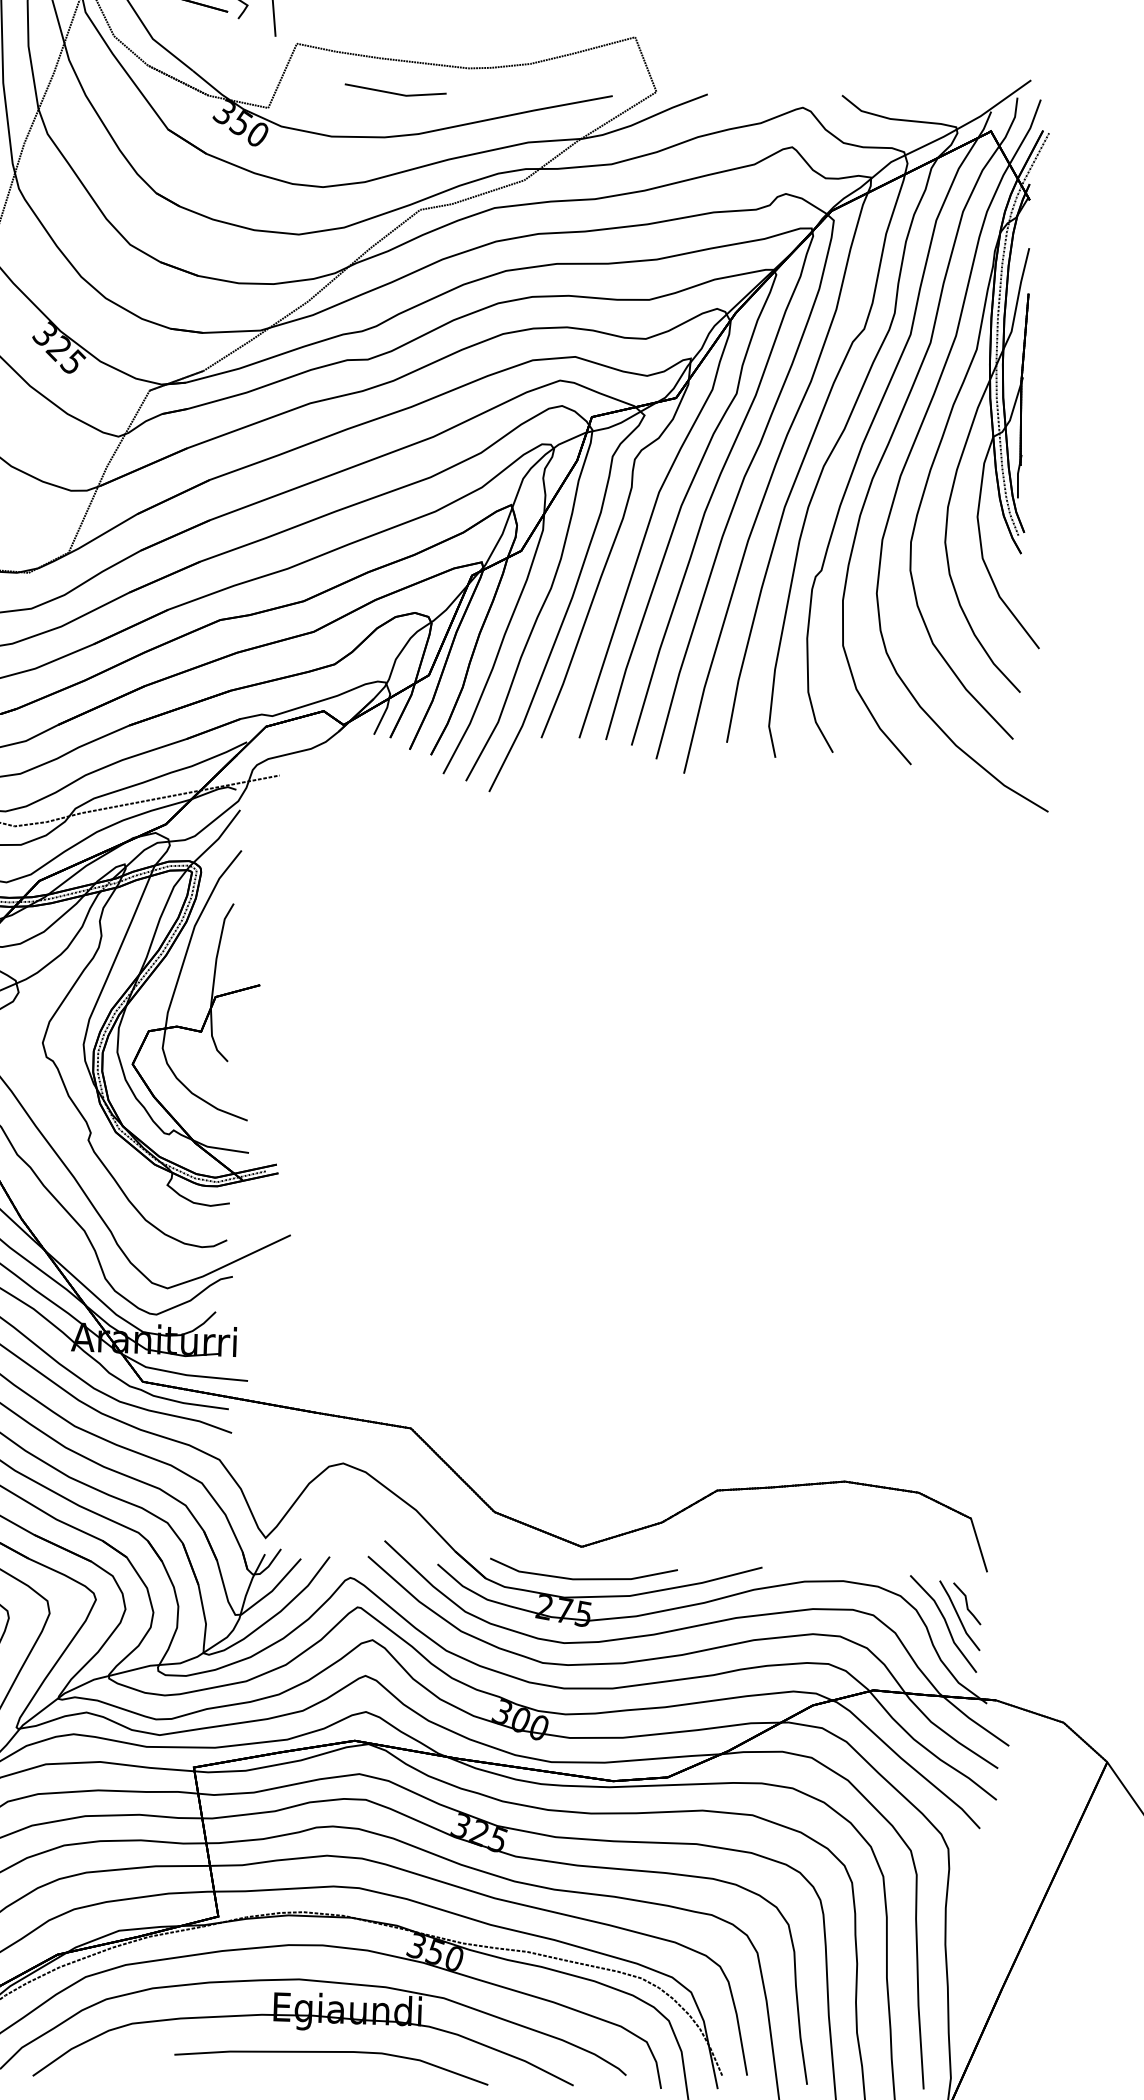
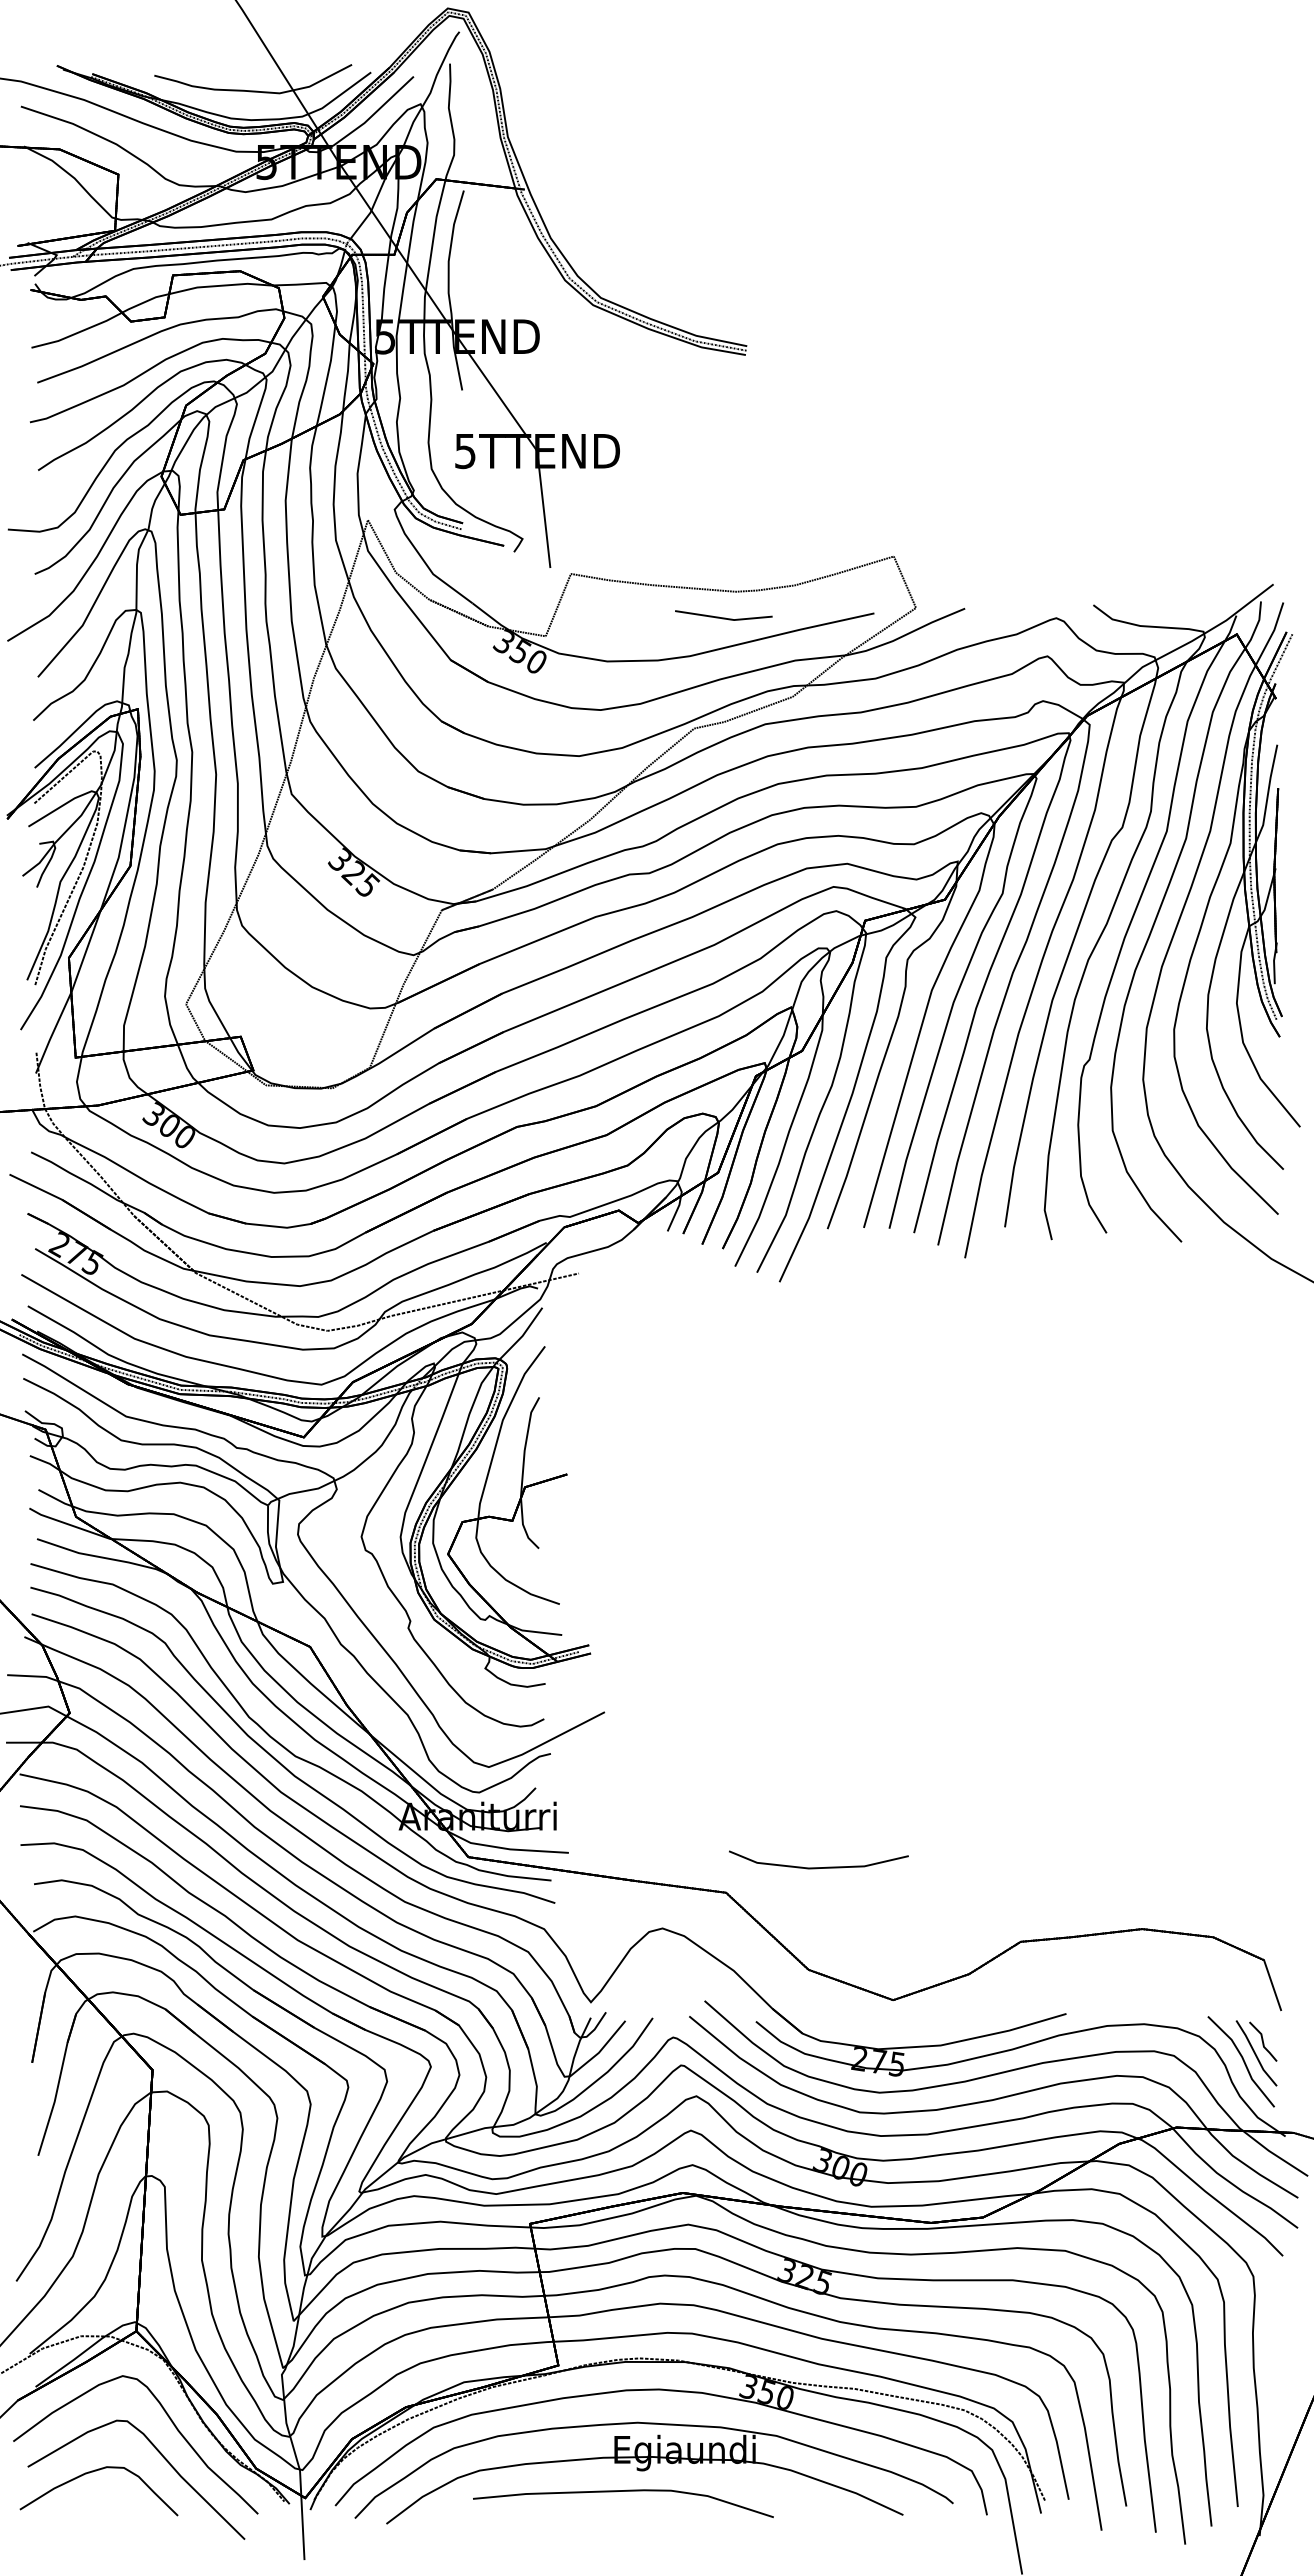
line: (395, 92) -> (723, 617), moved
line: (583, 1578) -> (818, 1867), moved
curve: (332, 2052) -> (623, 2491), moved

